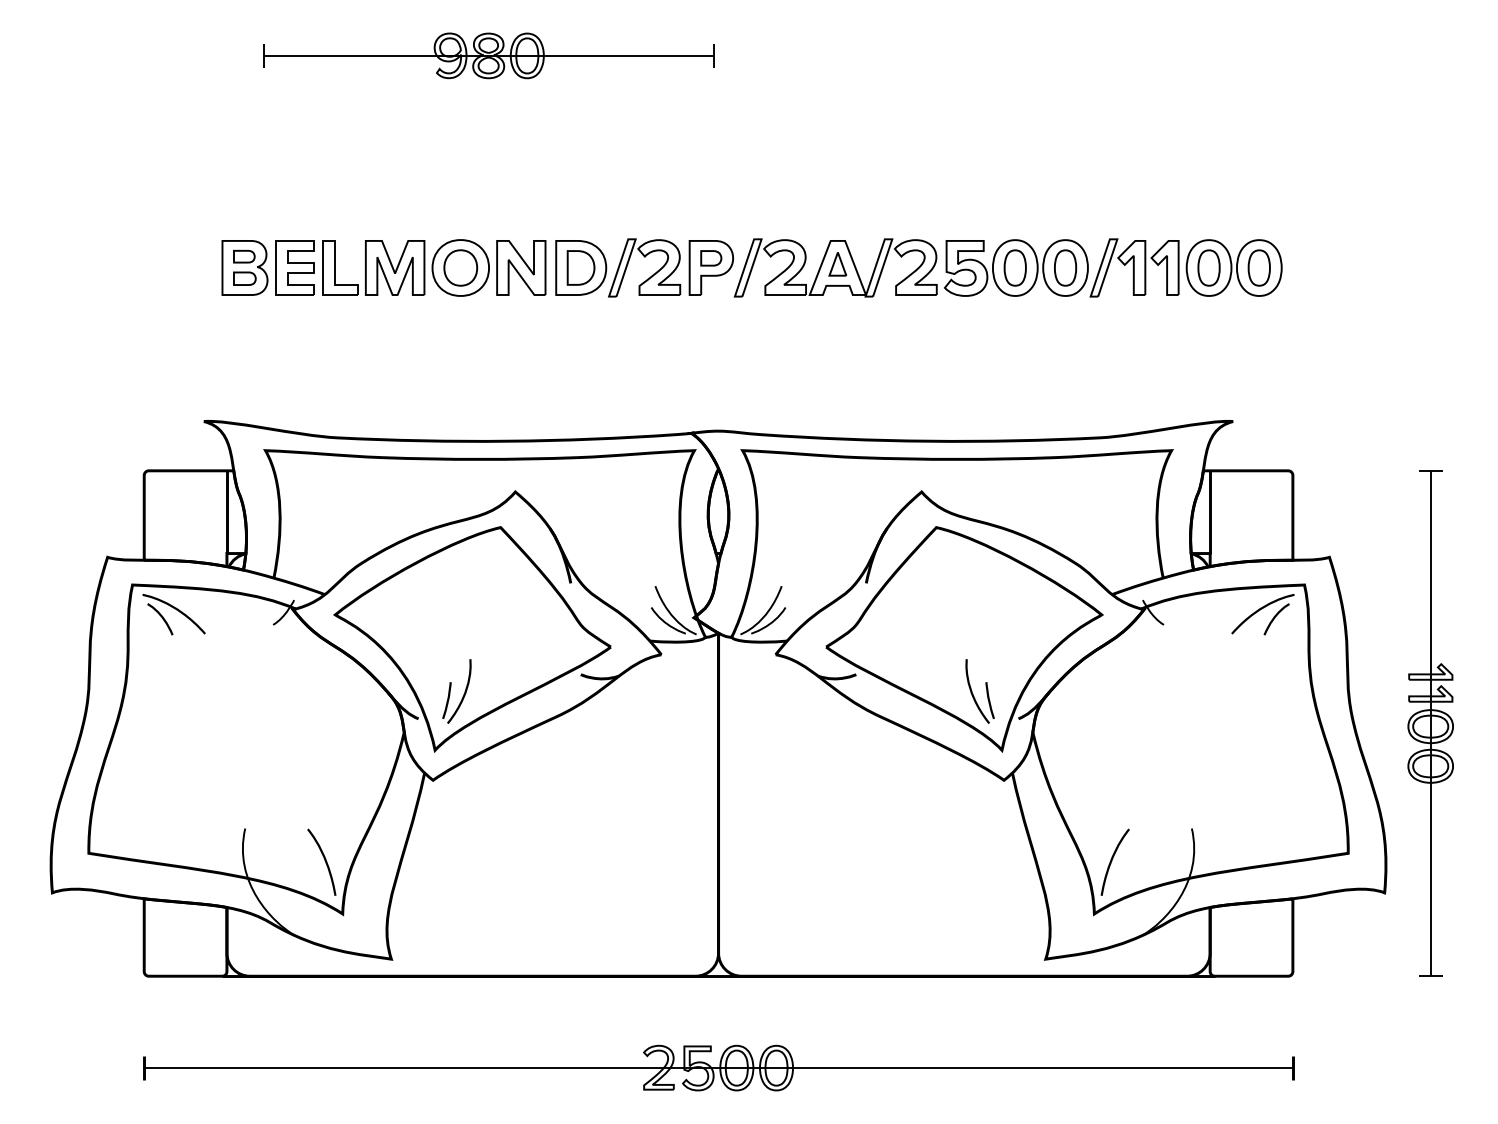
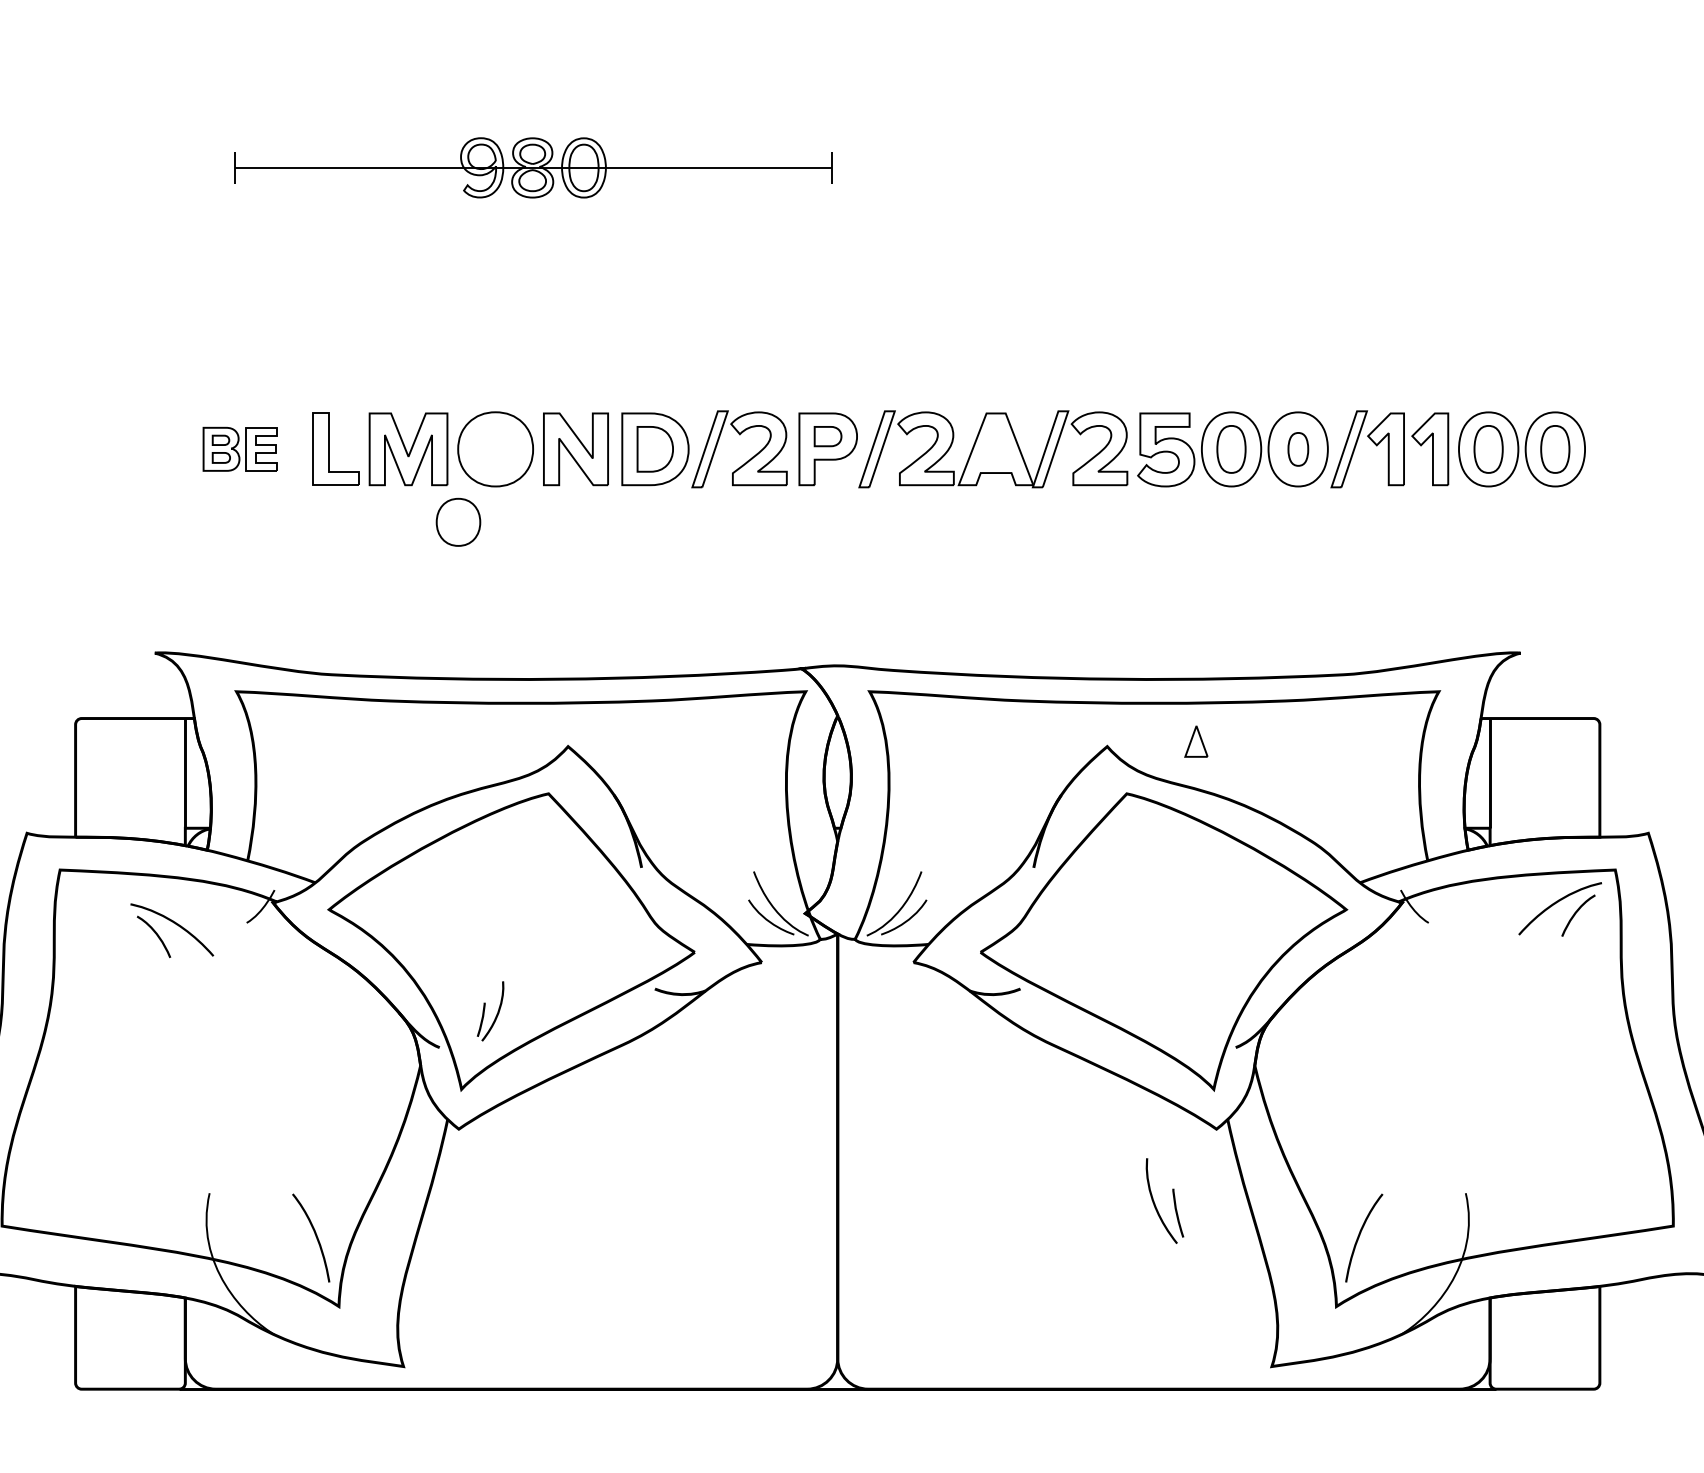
part: (837, 264) -> (1195, 741), moved
part: (267, 267) -> (239, 448), size x0.6
part: (460, 267) -> (458, 521), moved
part: (1065, 267) -> (1298, 448), size x0.7
part: (173, 614) -> (171, 930), moved
part: (456, 691) -> (489, 1011), size x0.7
part: (973, 693) -> (1156, 1203), moved

